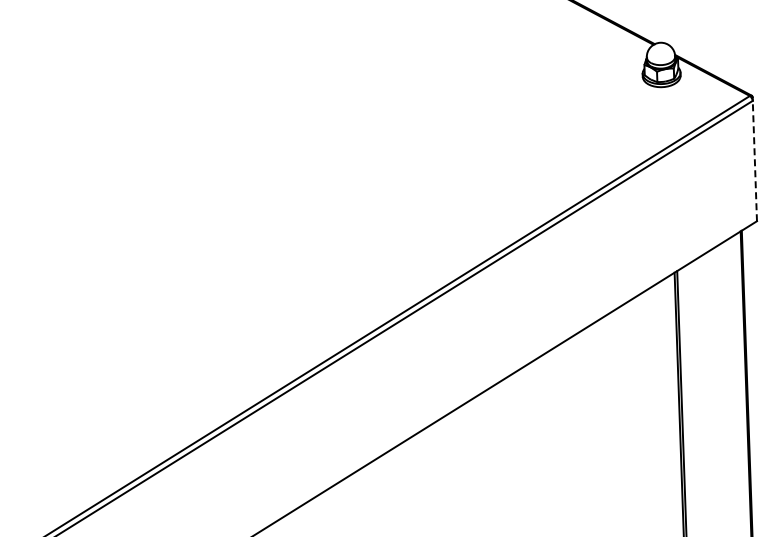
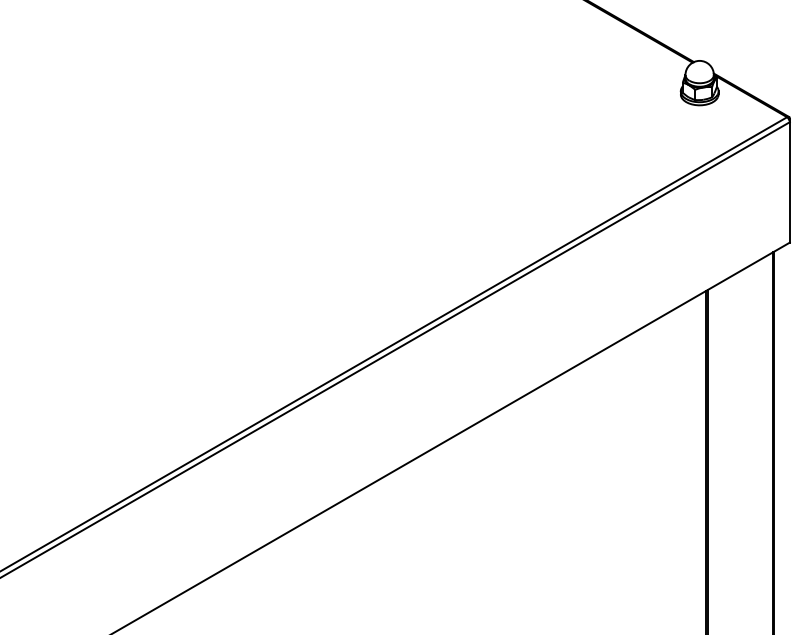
line: (754, 160) -> (789, 181), dashed -> solid

